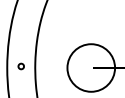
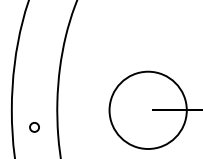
circle: (20, 66) -> (33, 127), moved

